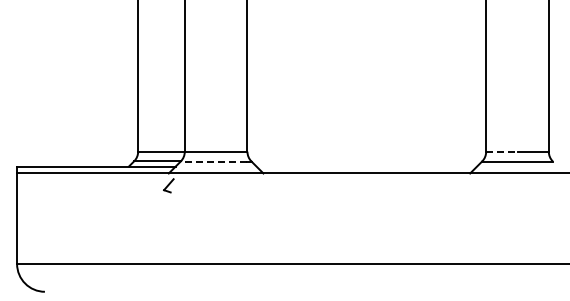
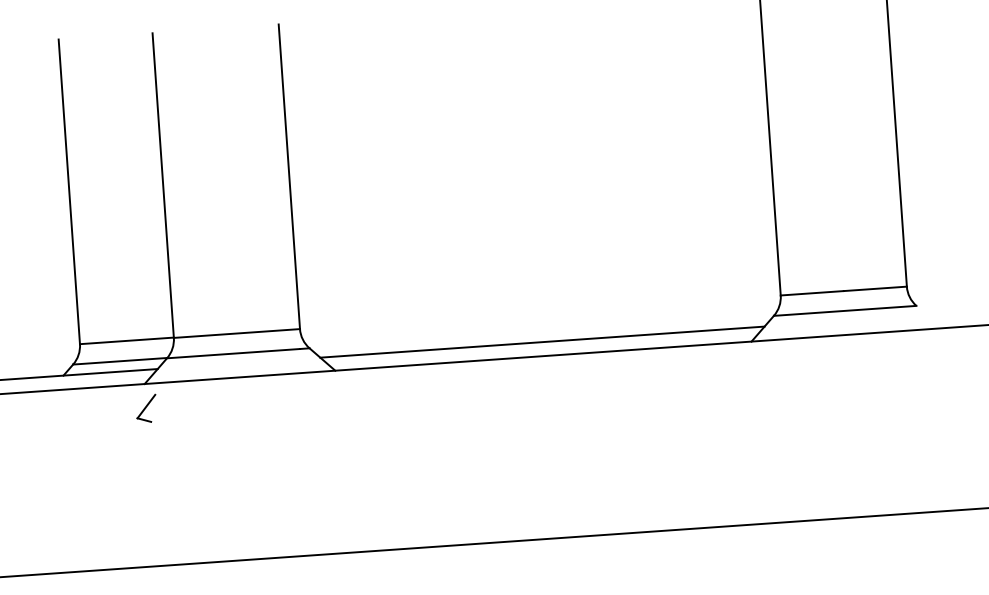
line: (501, 151) -> (811, 292), dashed -> solid
line: (213, 161) -> (233, 353), dashed -> solid
line: (366, 166) -> (541, 342), added

